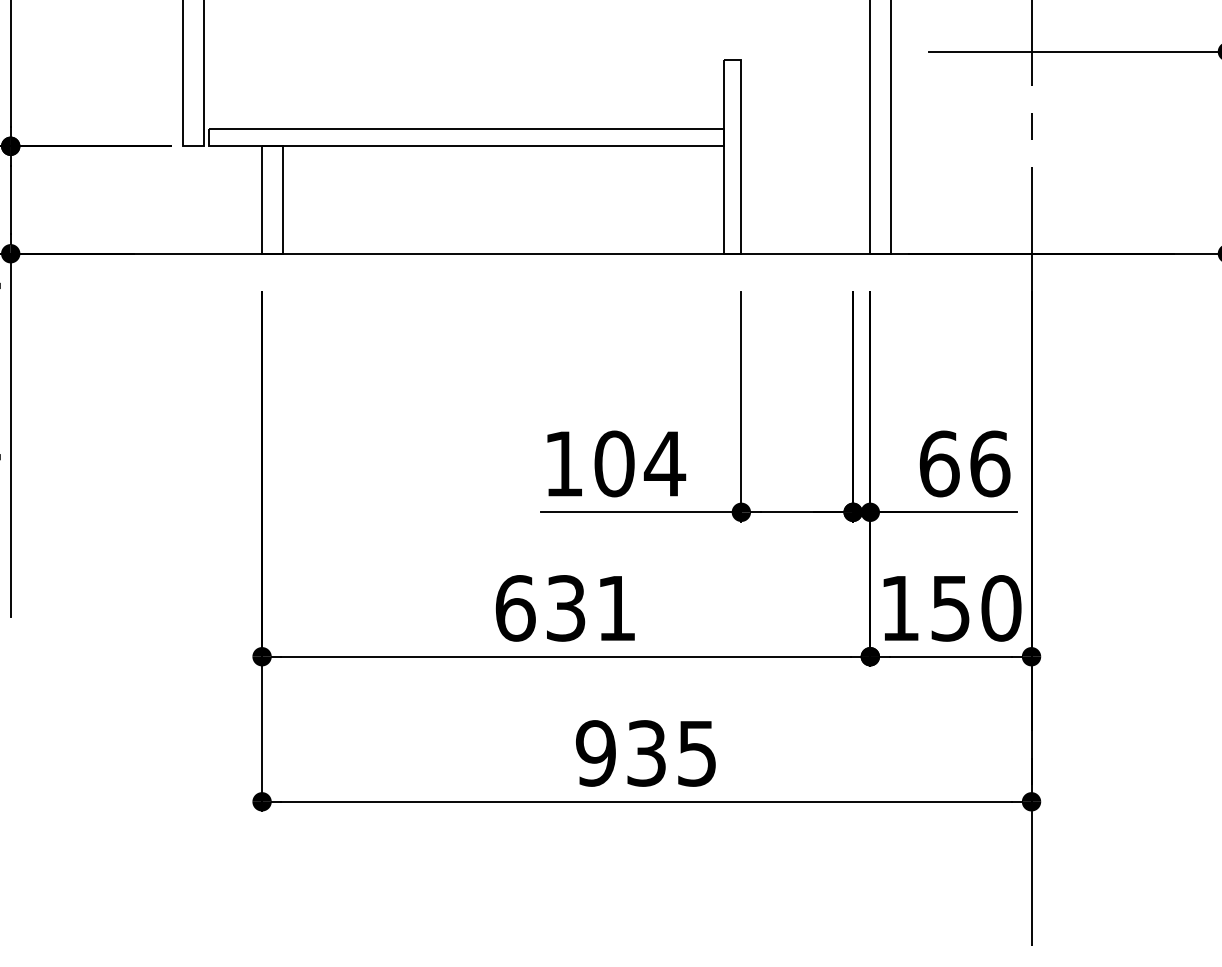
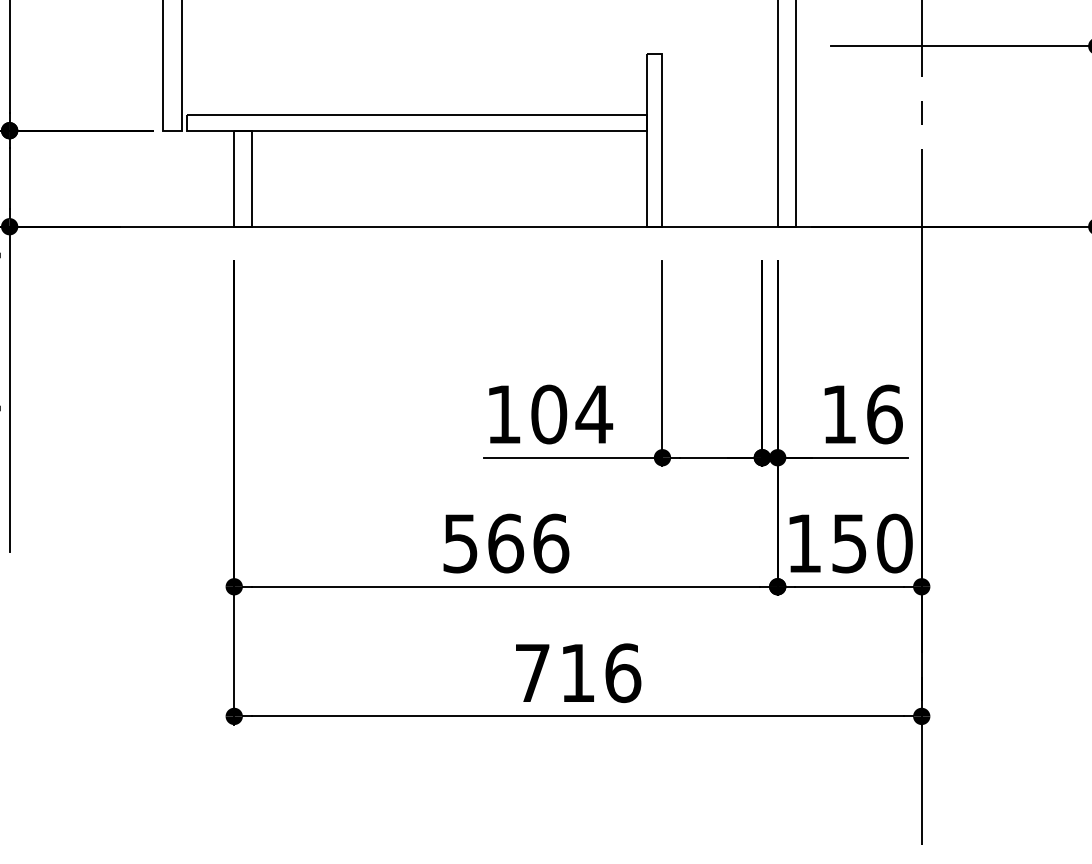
text: (939, 463) -> (839, 414), 66 -> 16
text: (566, 608) -> (506, 543), 631 -> 566
text: (646, 753) -> (577, 673), 935 -> 716

